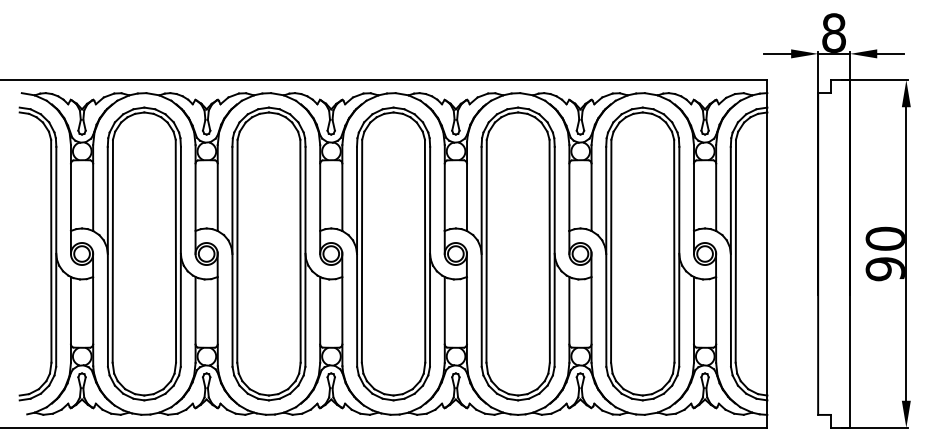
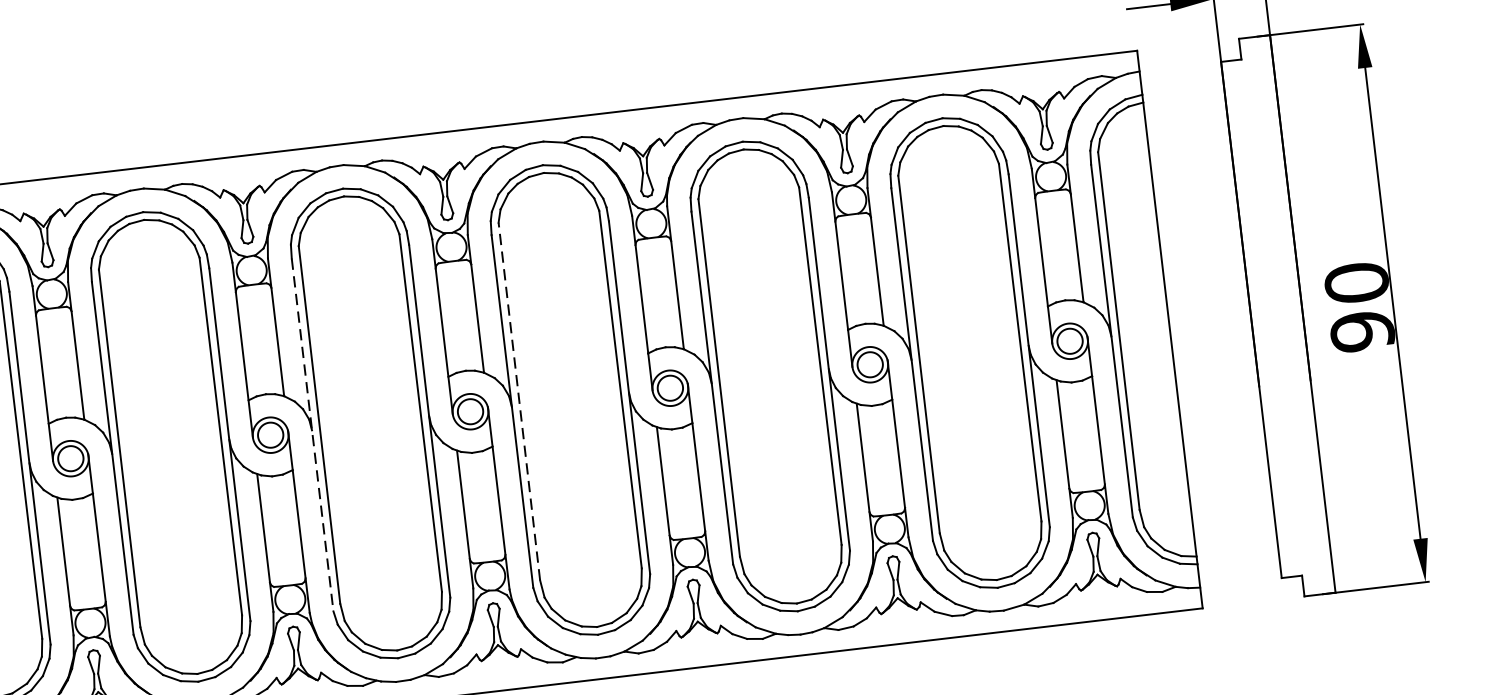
line: (362, 250) -> (519, 400), solid -> dashed
line: (232, 256) -> (312, 434), solid -> dashed

